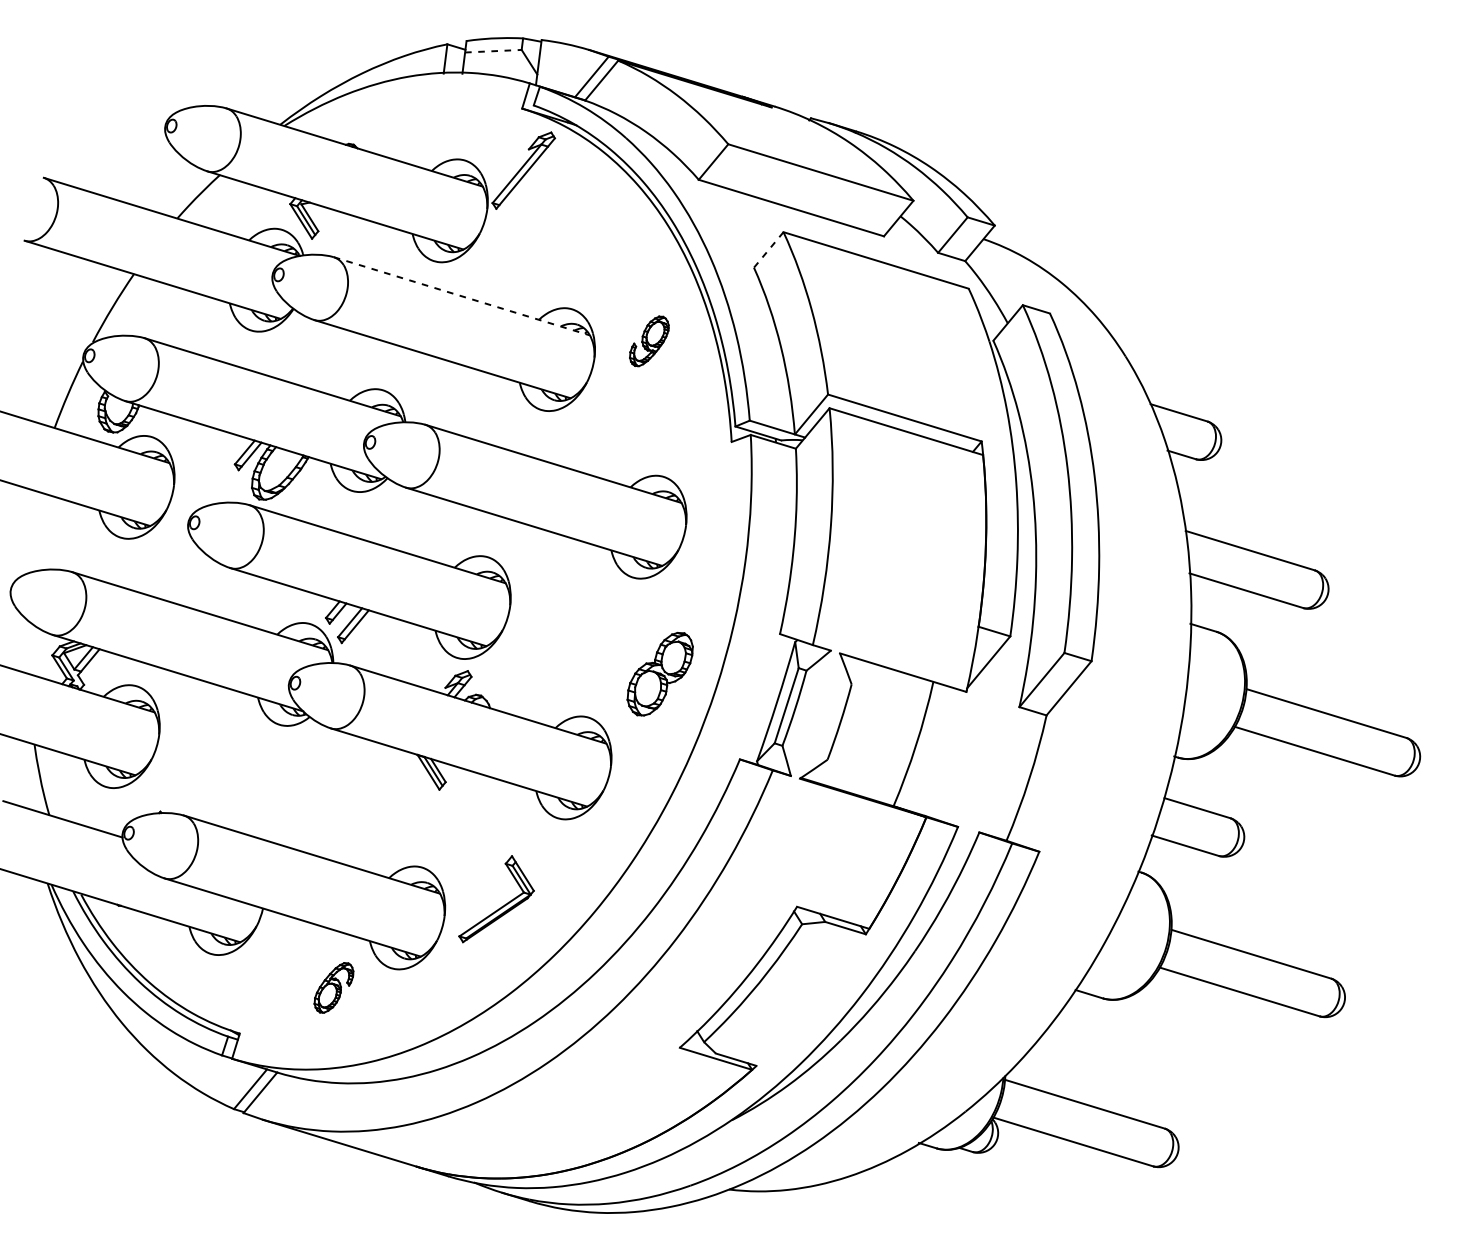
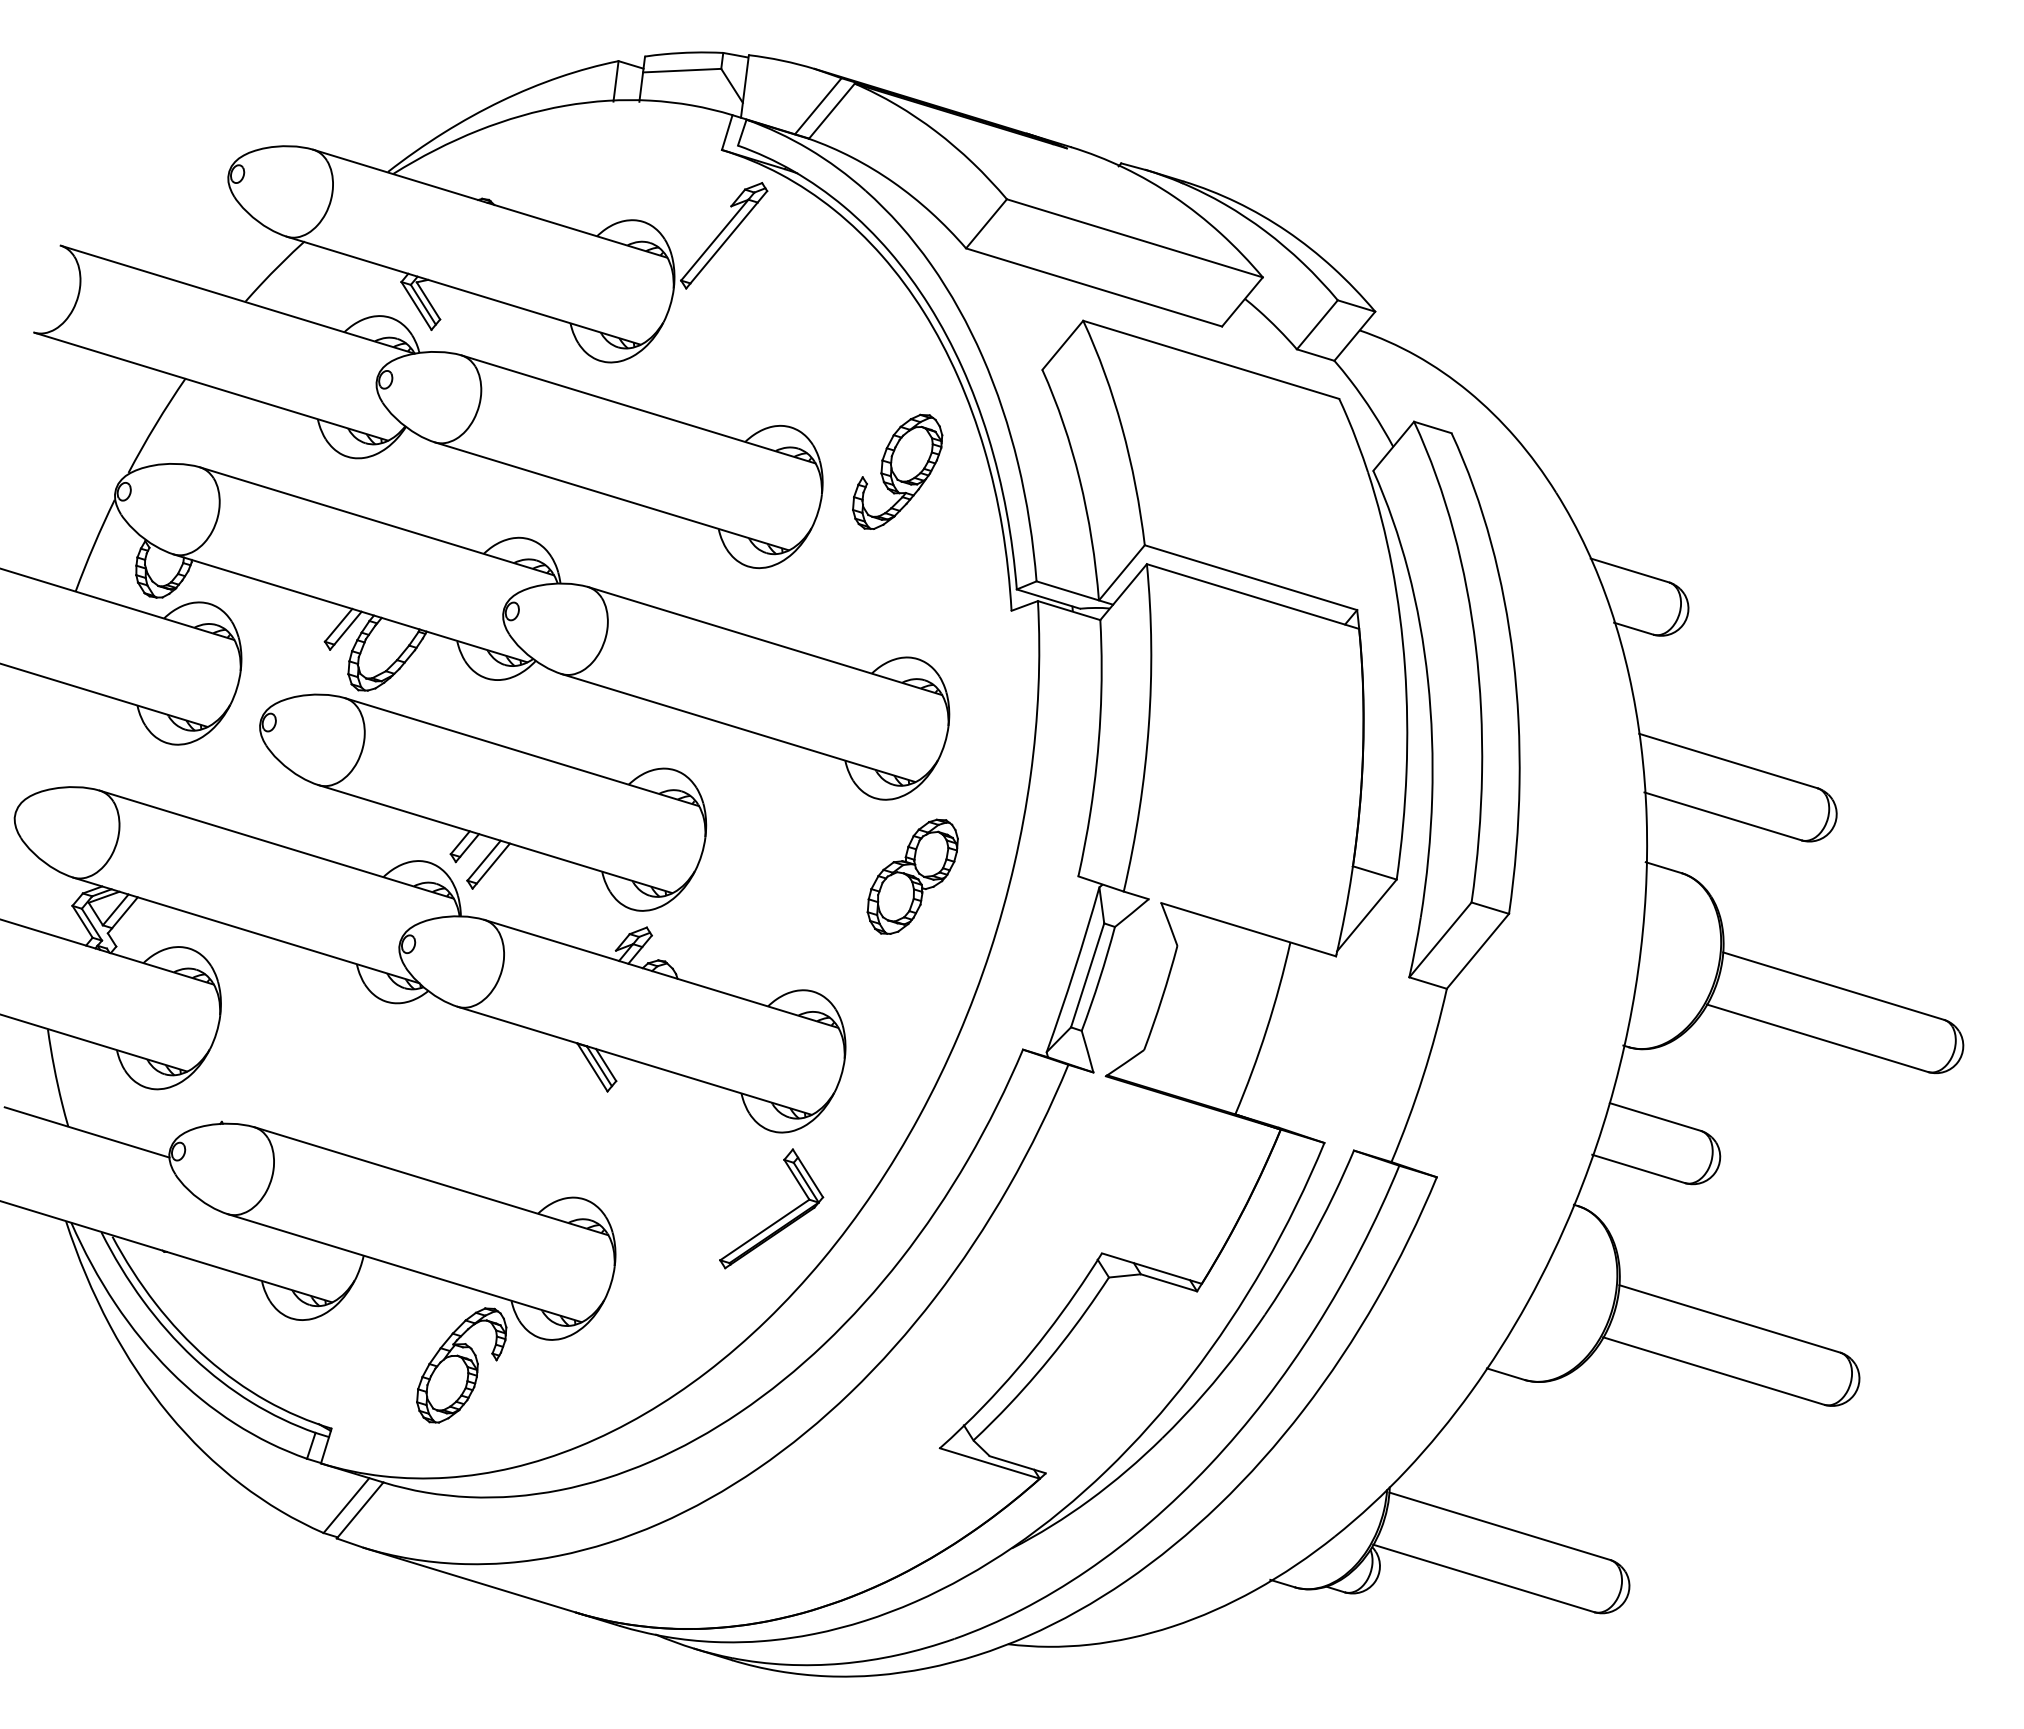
line: (493, 51) -> (682, 70), dashed -> solid
line: (768, 250) -> (1062, 345), dashed -> solid
line: (461, 296) -> (638, 409), dashed -> solid
part: (649, 341) -> (897, 471), size x1.67
part: (660, 673) -> (912, 876), moved
part: (502, 906) -> (779, 1218), moved
part: (333, 987) -> (461, 1365), size x1.67

